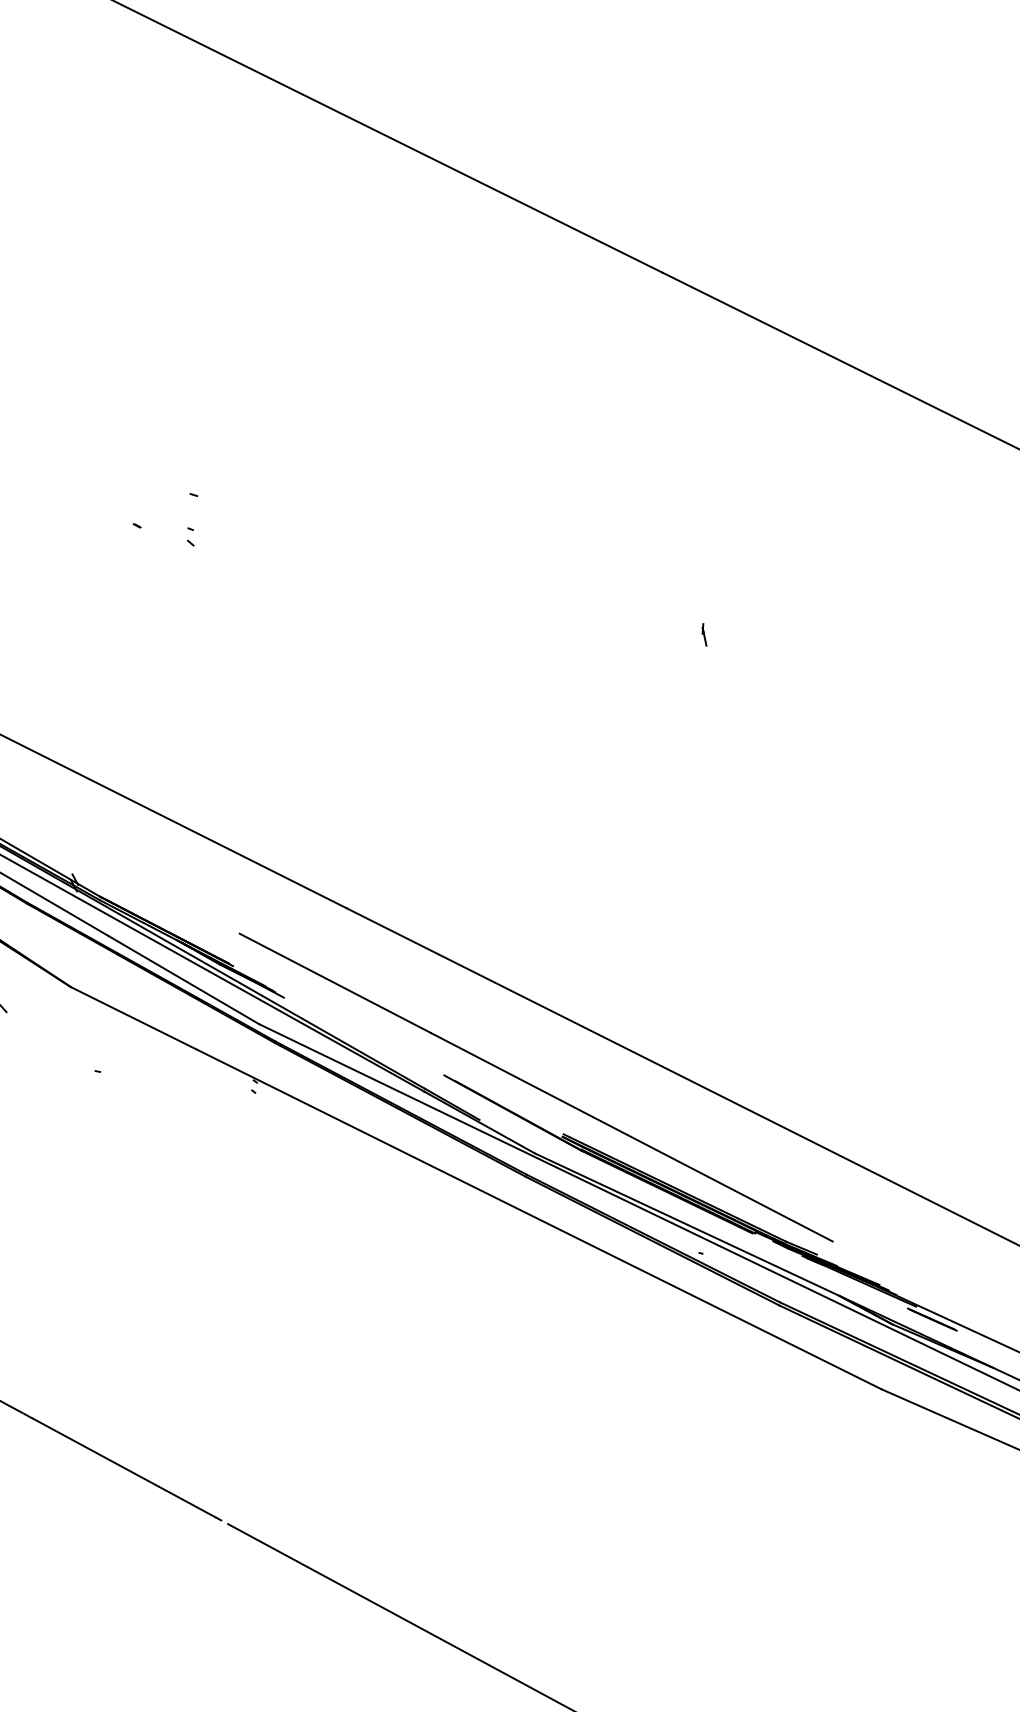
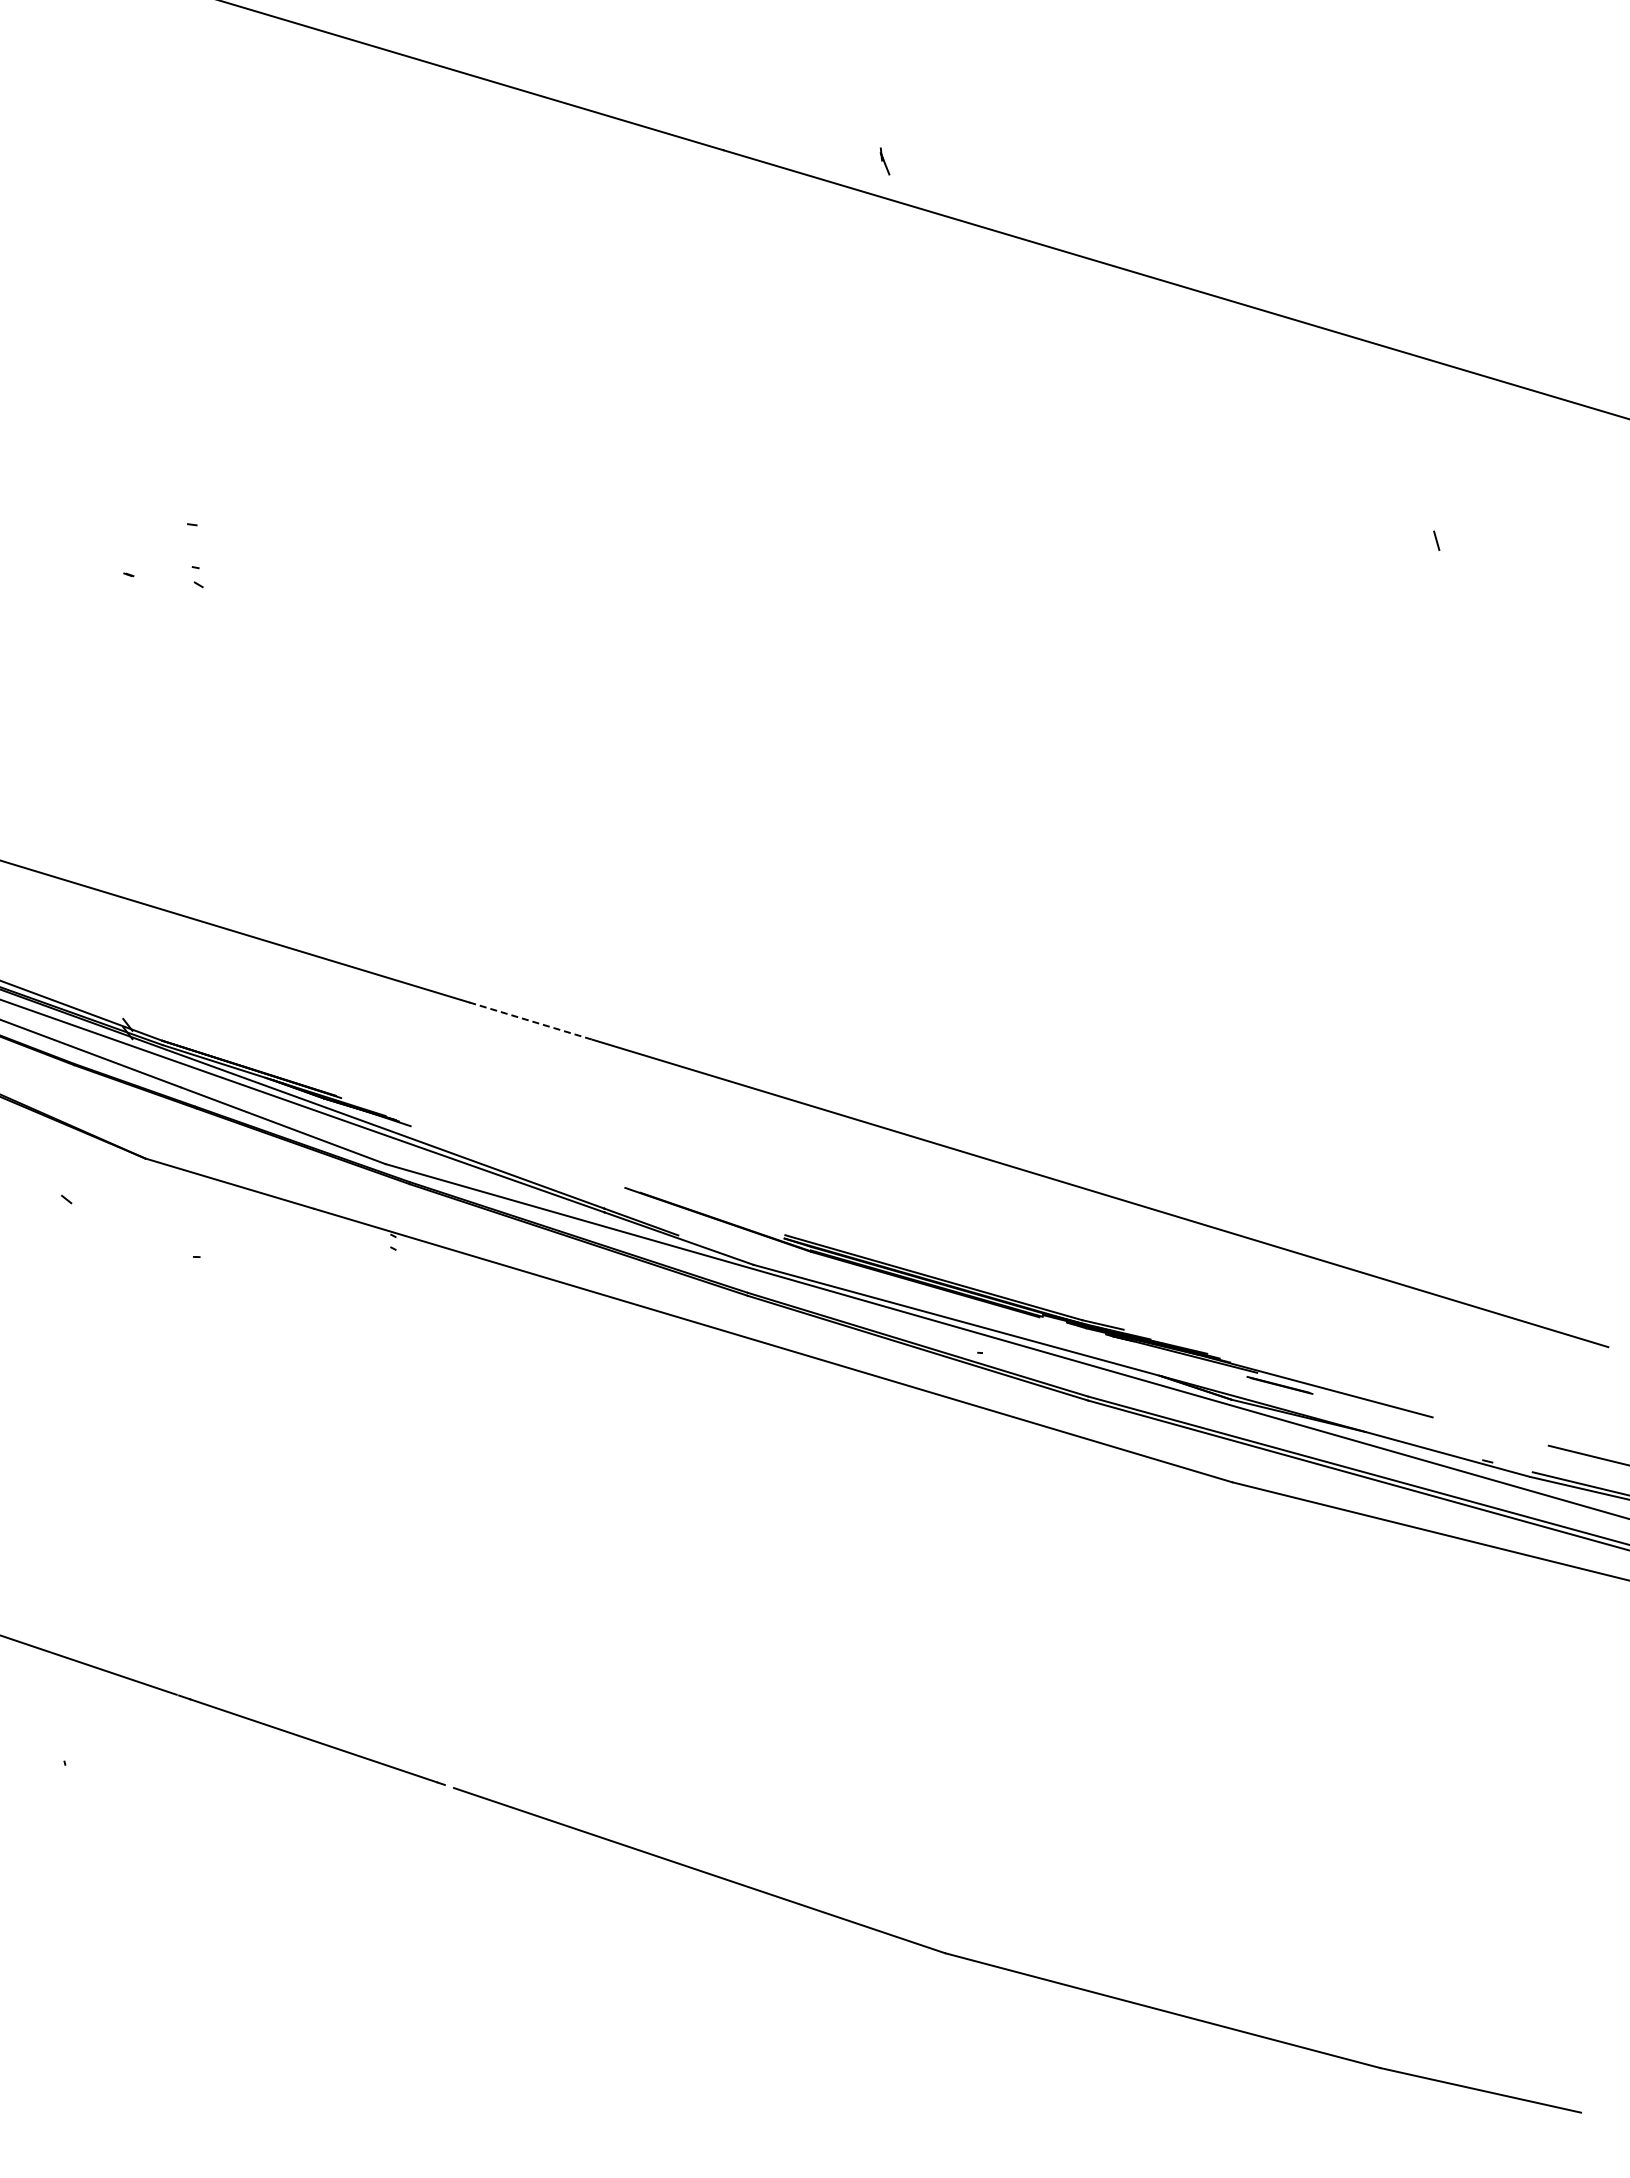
part: (704, 634) -> (884, 161), moved
line: (393, 931) -> (531, 1021), solid -> dashed
line: (536, 1087) -> (741, 1183), removed

